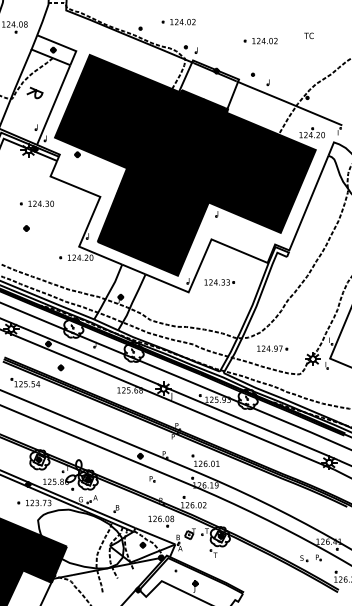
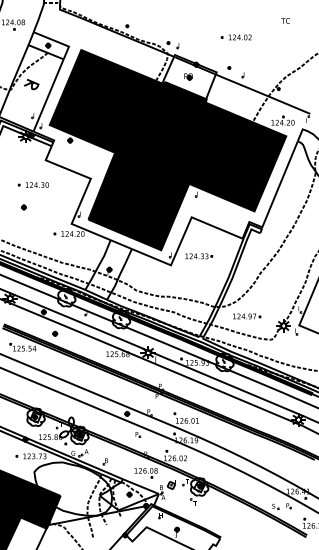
part: (178, 21) -> (161, 19), removed
text: (308, 35) -> (285, 20), moved
part: (207, 84) -> (188, 76), added

